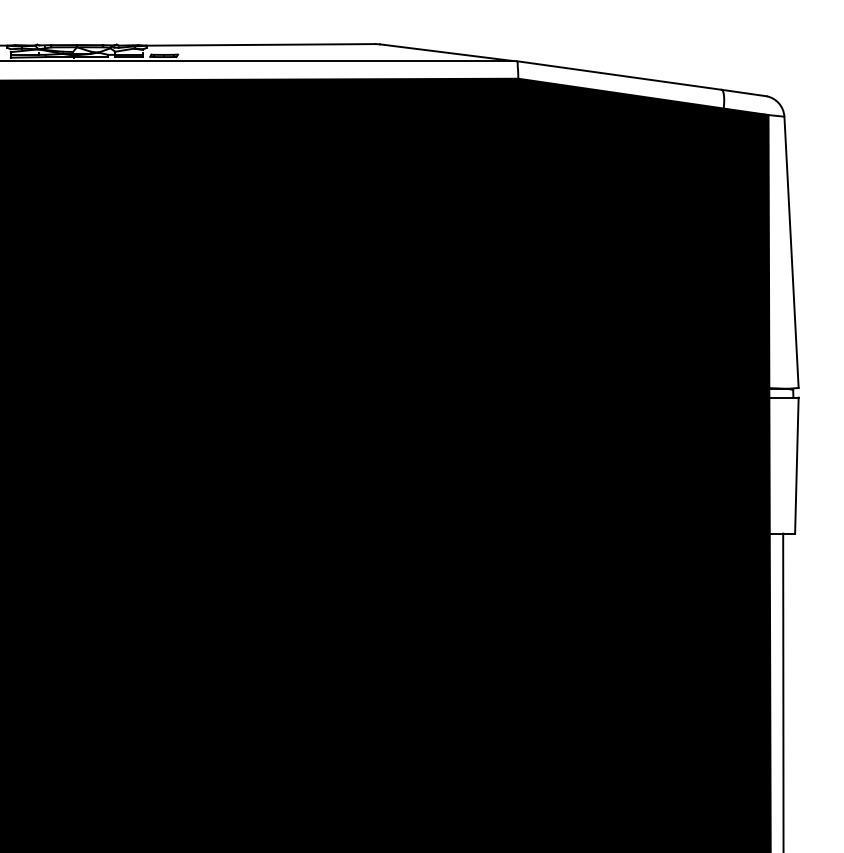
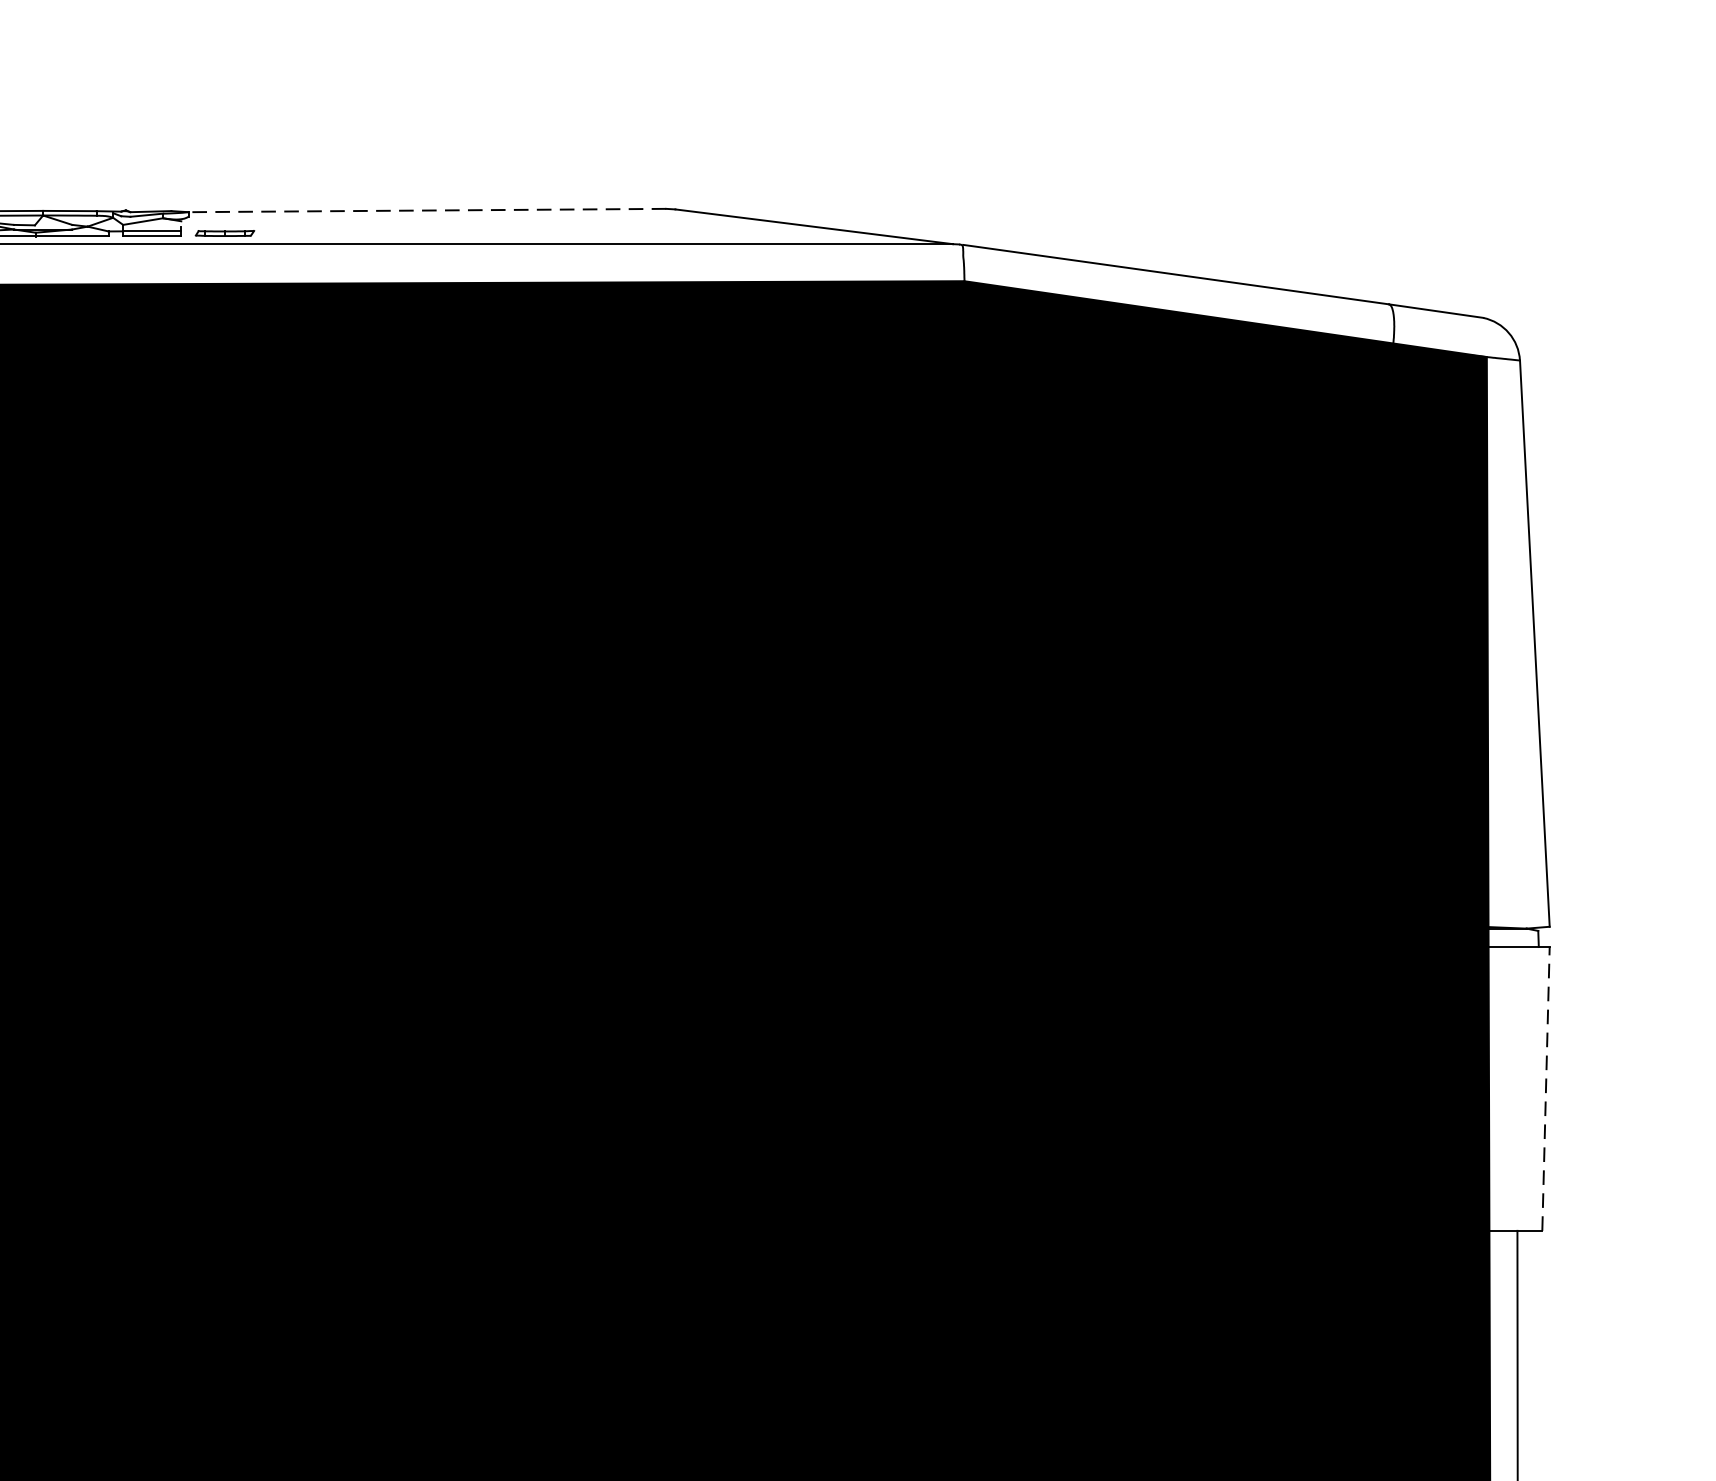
line: (260, 44) -> (426, 209), solid -> dashed
line: (796, 465) -> (1545, 1088), solid -> dashed

